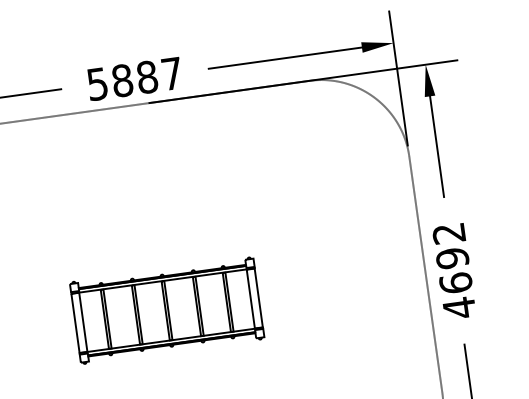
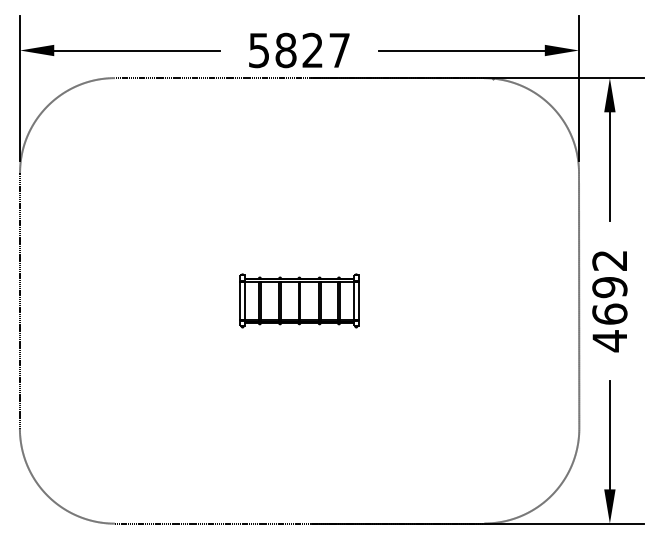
text: (146, 77) -> (312, 50), 5887 -> 5827
part: (167, 310) -> (299, 300), size x0.6

